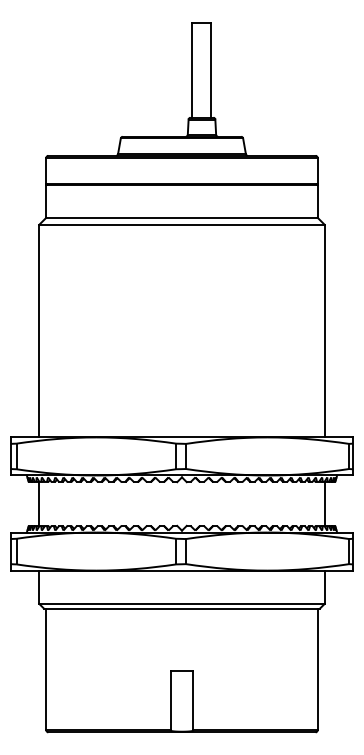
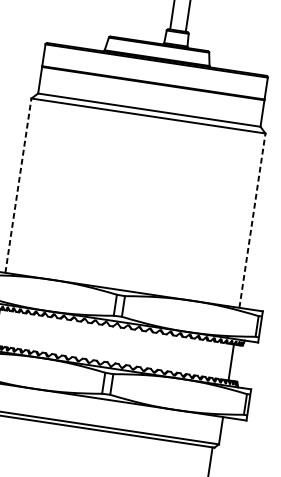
line: (39, 330) -> (18, 185), solid -> dashed
line: (324, 330) -> (252, 220), solid -> dashed

